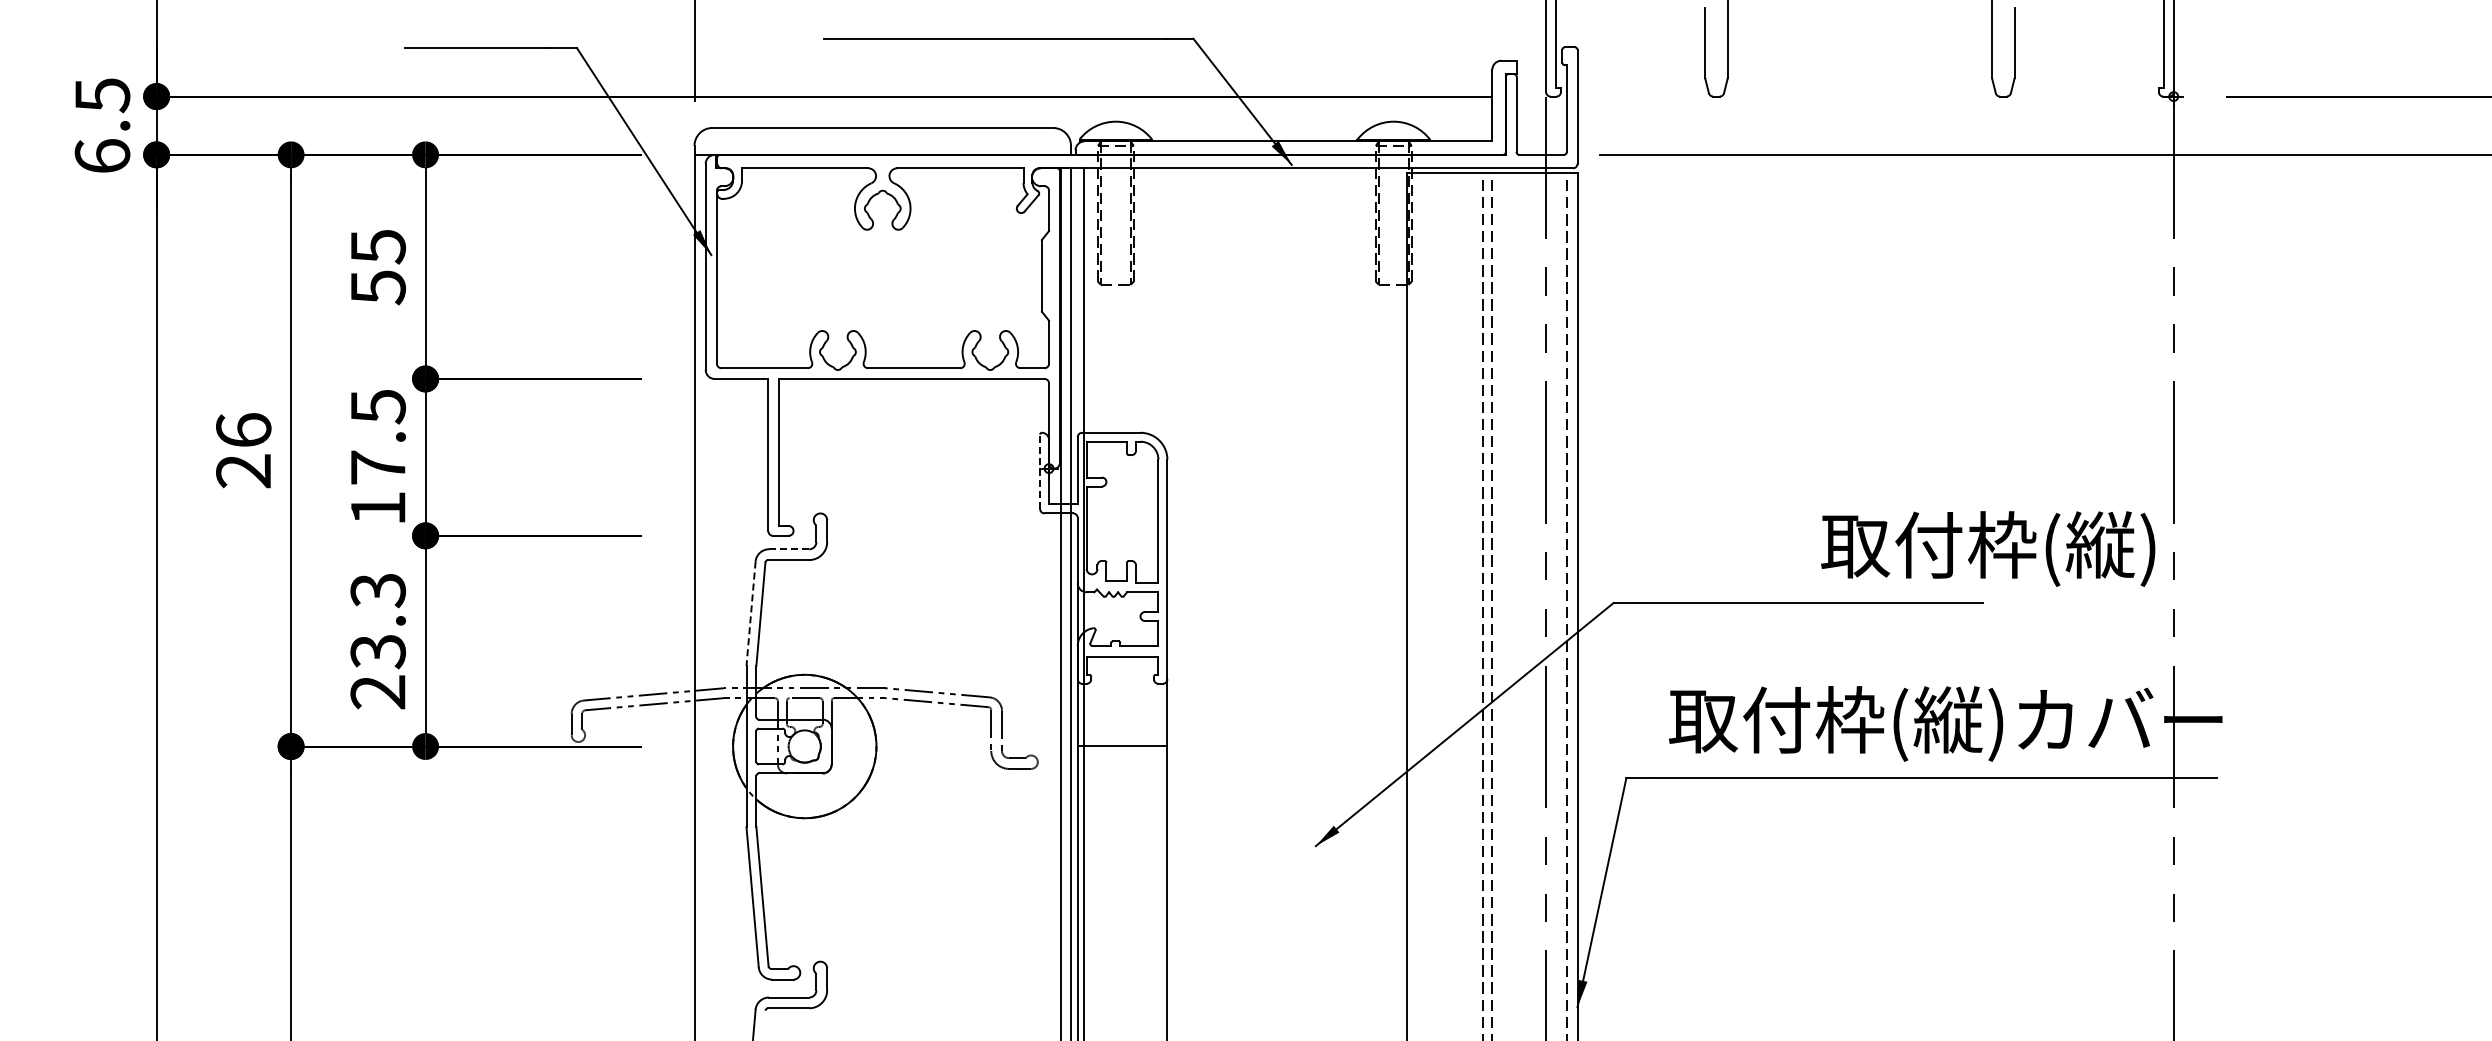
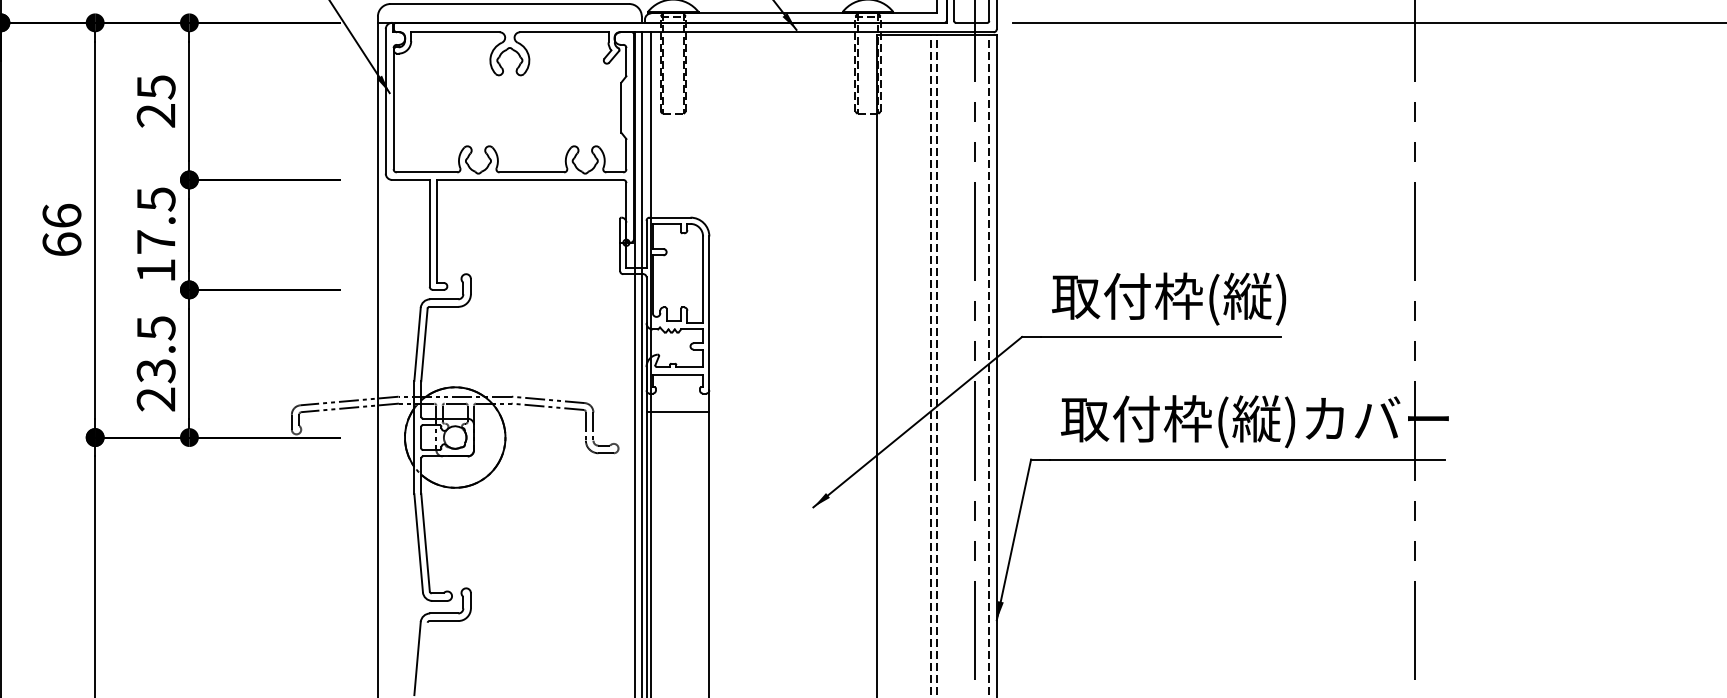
text: (378, 287) -> (156, 115), 55 -> 25
text: (243, 470) -> (61, 244), 26 -> 66
line: (1040, 471) -> (620, 244), dashed -> solid
text: (1988, 548) -> (1169, 298), moved
line: (789, 549) -> (444, 299), dashed -> solid
text: (377, 590) -> (155, 328), 23.3 -> 23.5
line: (751, 614) -> (417, 345), dashed -> solid
line: (1122, 745) -> (677, 412), moved

